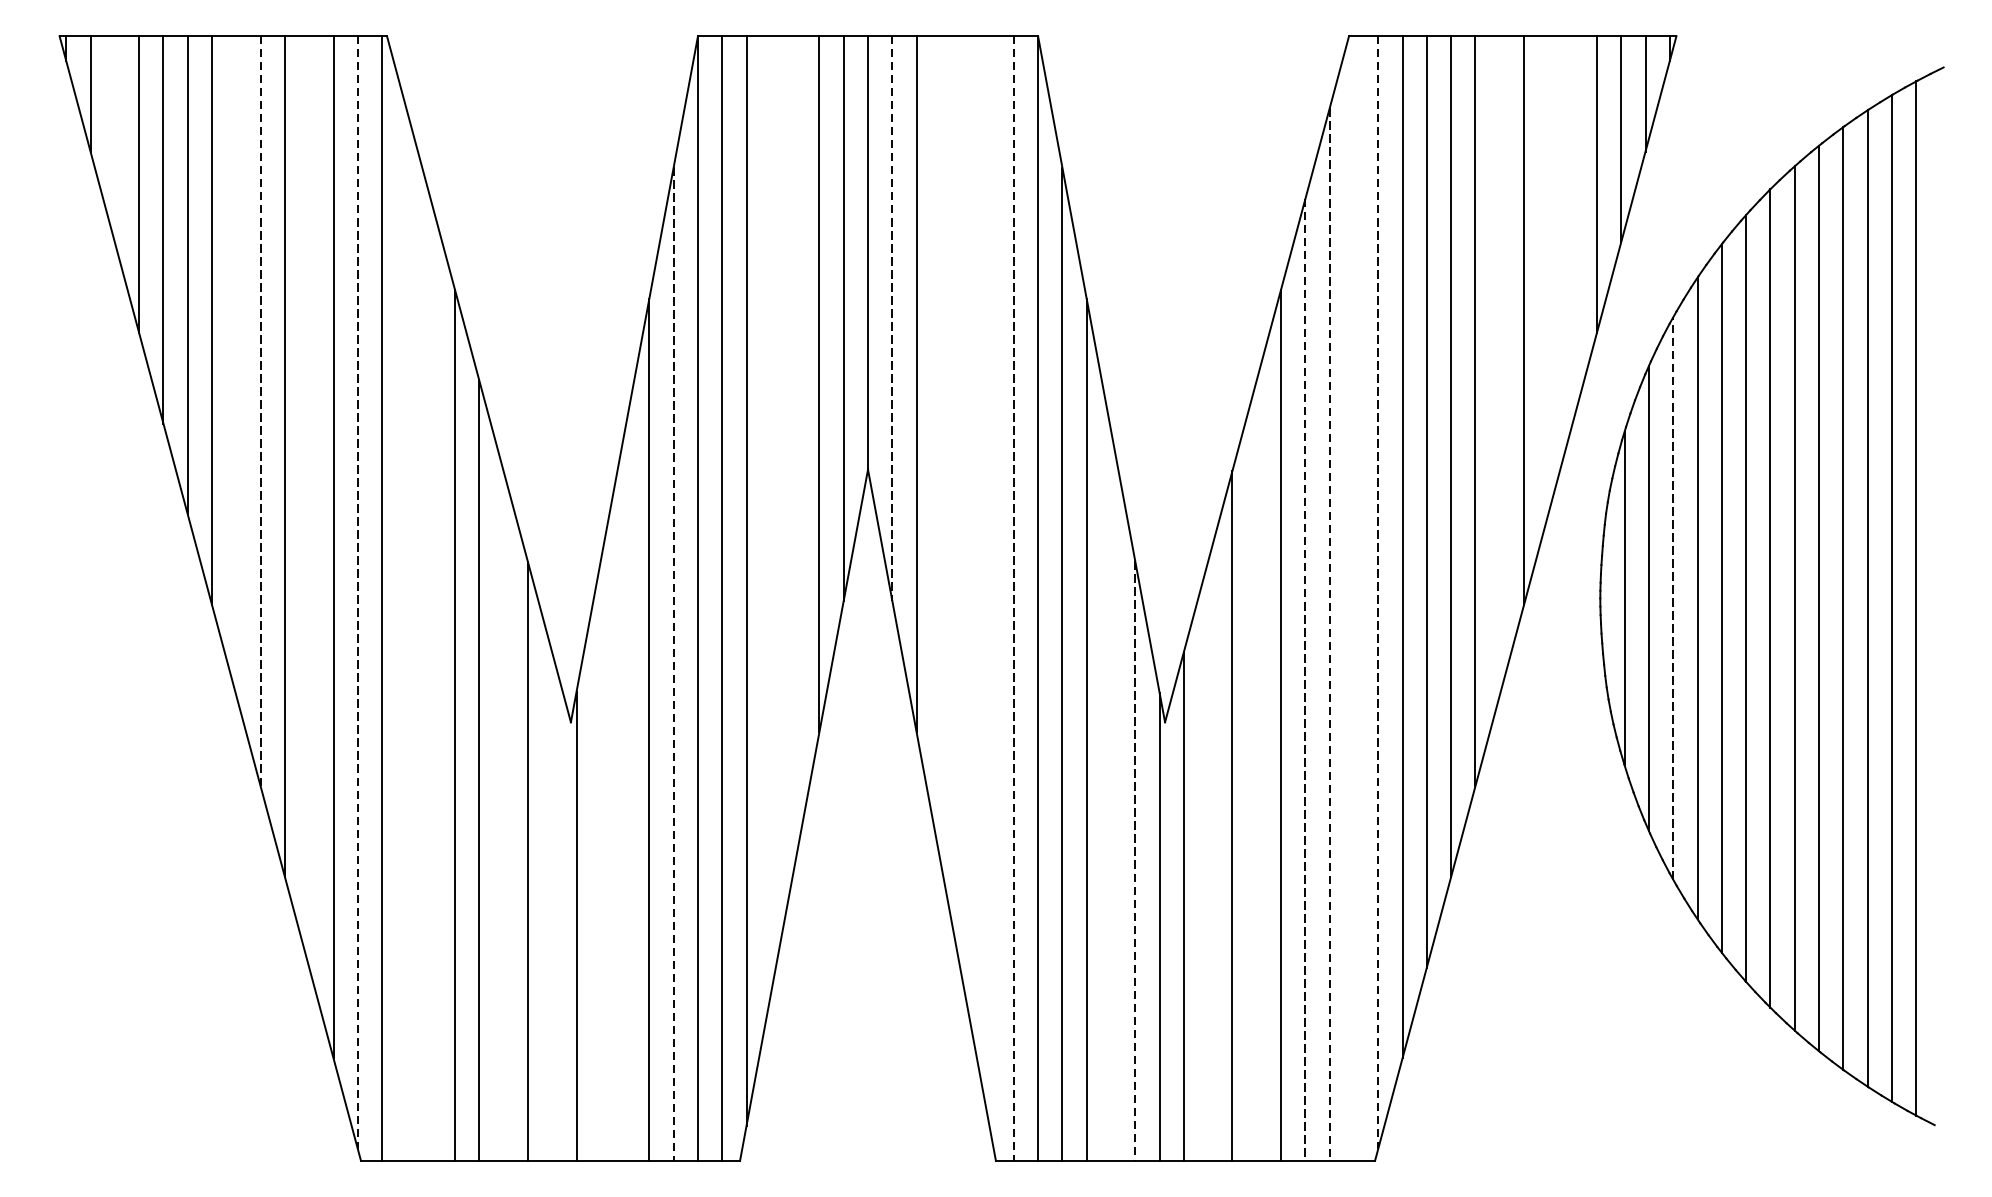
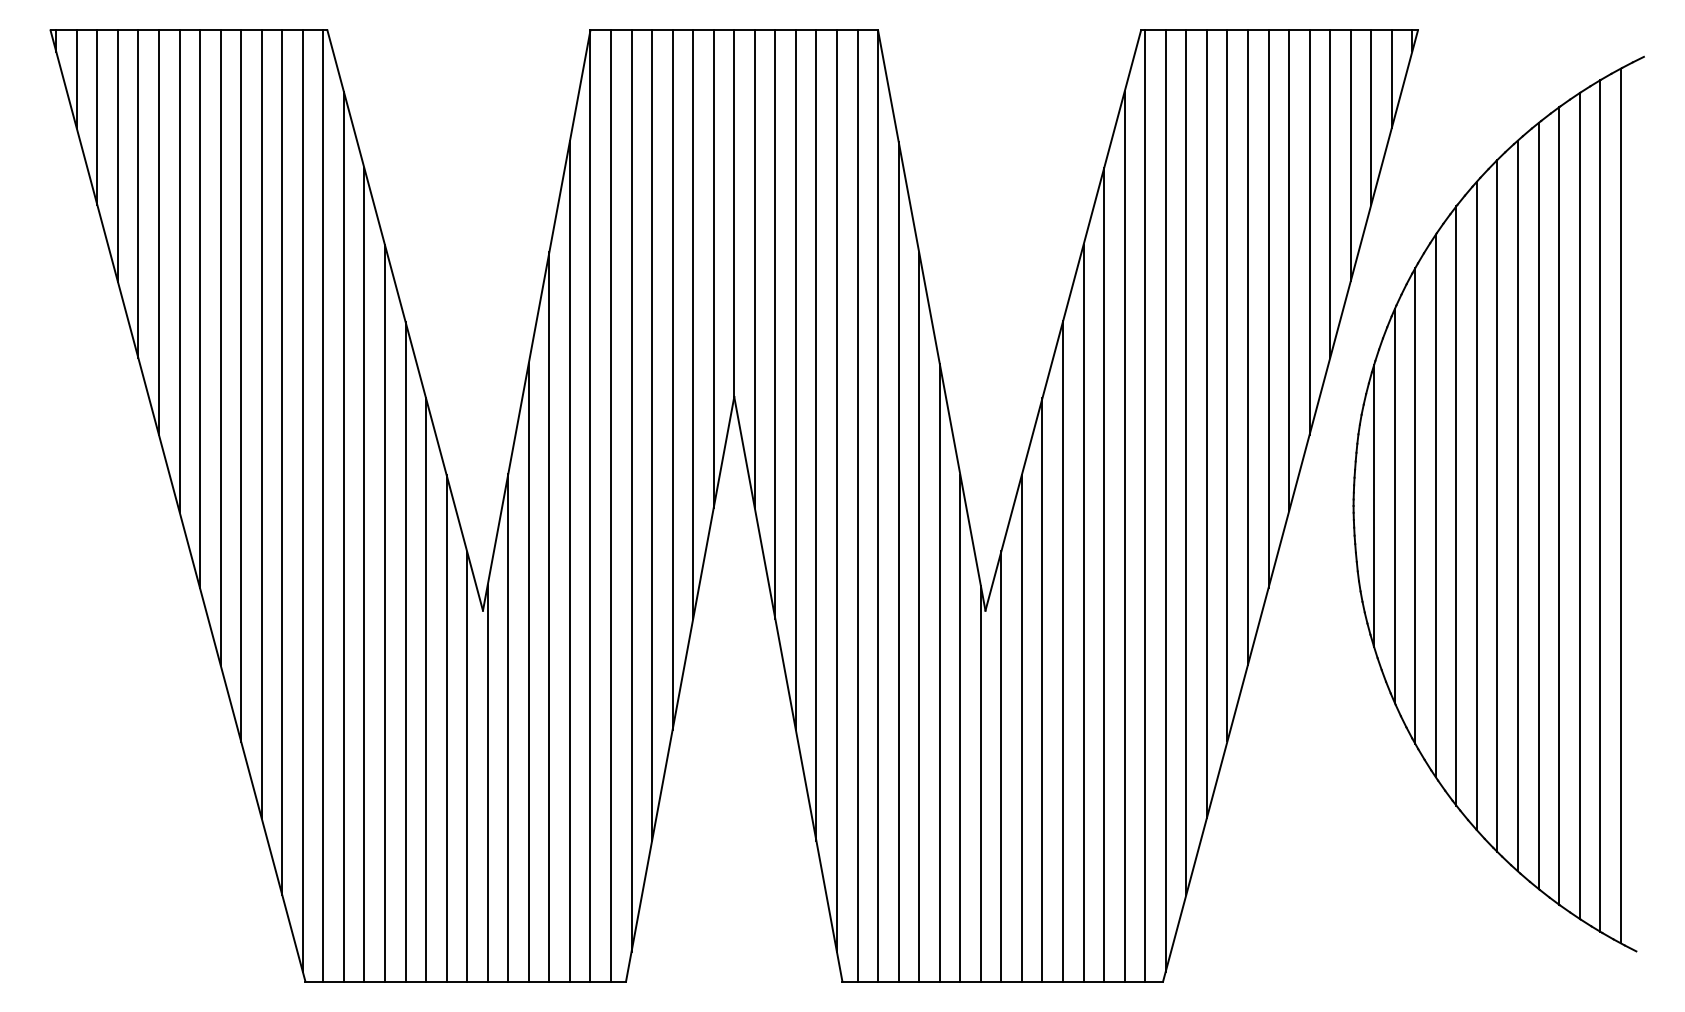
line: (115, 139) -> (97, 117), added
line: (1573, 230) -> (1330, 194), added
line: (1548, 275) -> (1309, 232), added
line: (891, 318) -> (754, 269), dashed -> solid
line: (236, 366) -> (200, 309), added
line: (1499, 366) -> (1268, 309), added
line: (260, 412) -> (220, 348), dashed -> solid
line: (794, 448) -> (672, 379), added
line: (940, 450) -> (795, 380), added
line: (309, 502) -> (261, 424), added
line: (771, 515) -> (652, 435), added
line: (965, 515) -> (816, 435), added
line: (990, 581) -> (837, 491), added
line: (1377, 591) -> (1165, 500), dashed -> solid
line: (357, 593) -> (302, 501), dashed -> solid
line: (1354, 597) -> (1145, 505), added
line: (1013, 599) -> (857, 506), dashed -> solid
line: (1673, 599) -> (1415, 506), dashed -> solid
line: (405, 634) -> (343, 536), added
line: (1329, 635) -> (1124, 537), dashed -> solid
line: (673, 664) -> (569, 561), dashed -> solid
line: (430, 679) -> (364, 574), added
line: (1305, 679) -> (1104, 574), dashed -> solid
line: (1257, 770) -> (1063, 651), added
line: (624, 795) -> (528, 672), added
line: (1110, 795) -> (939, 672), added
line: (504, 815) -> (426, 689), added
line: (601, 860) -> (508, 727), added
line: (1207, 860) -> (1021, 727), added
line: (1135, 861) -> (960, 728), dashed -> solid
line: (552, 906) -> (467, 766), added

